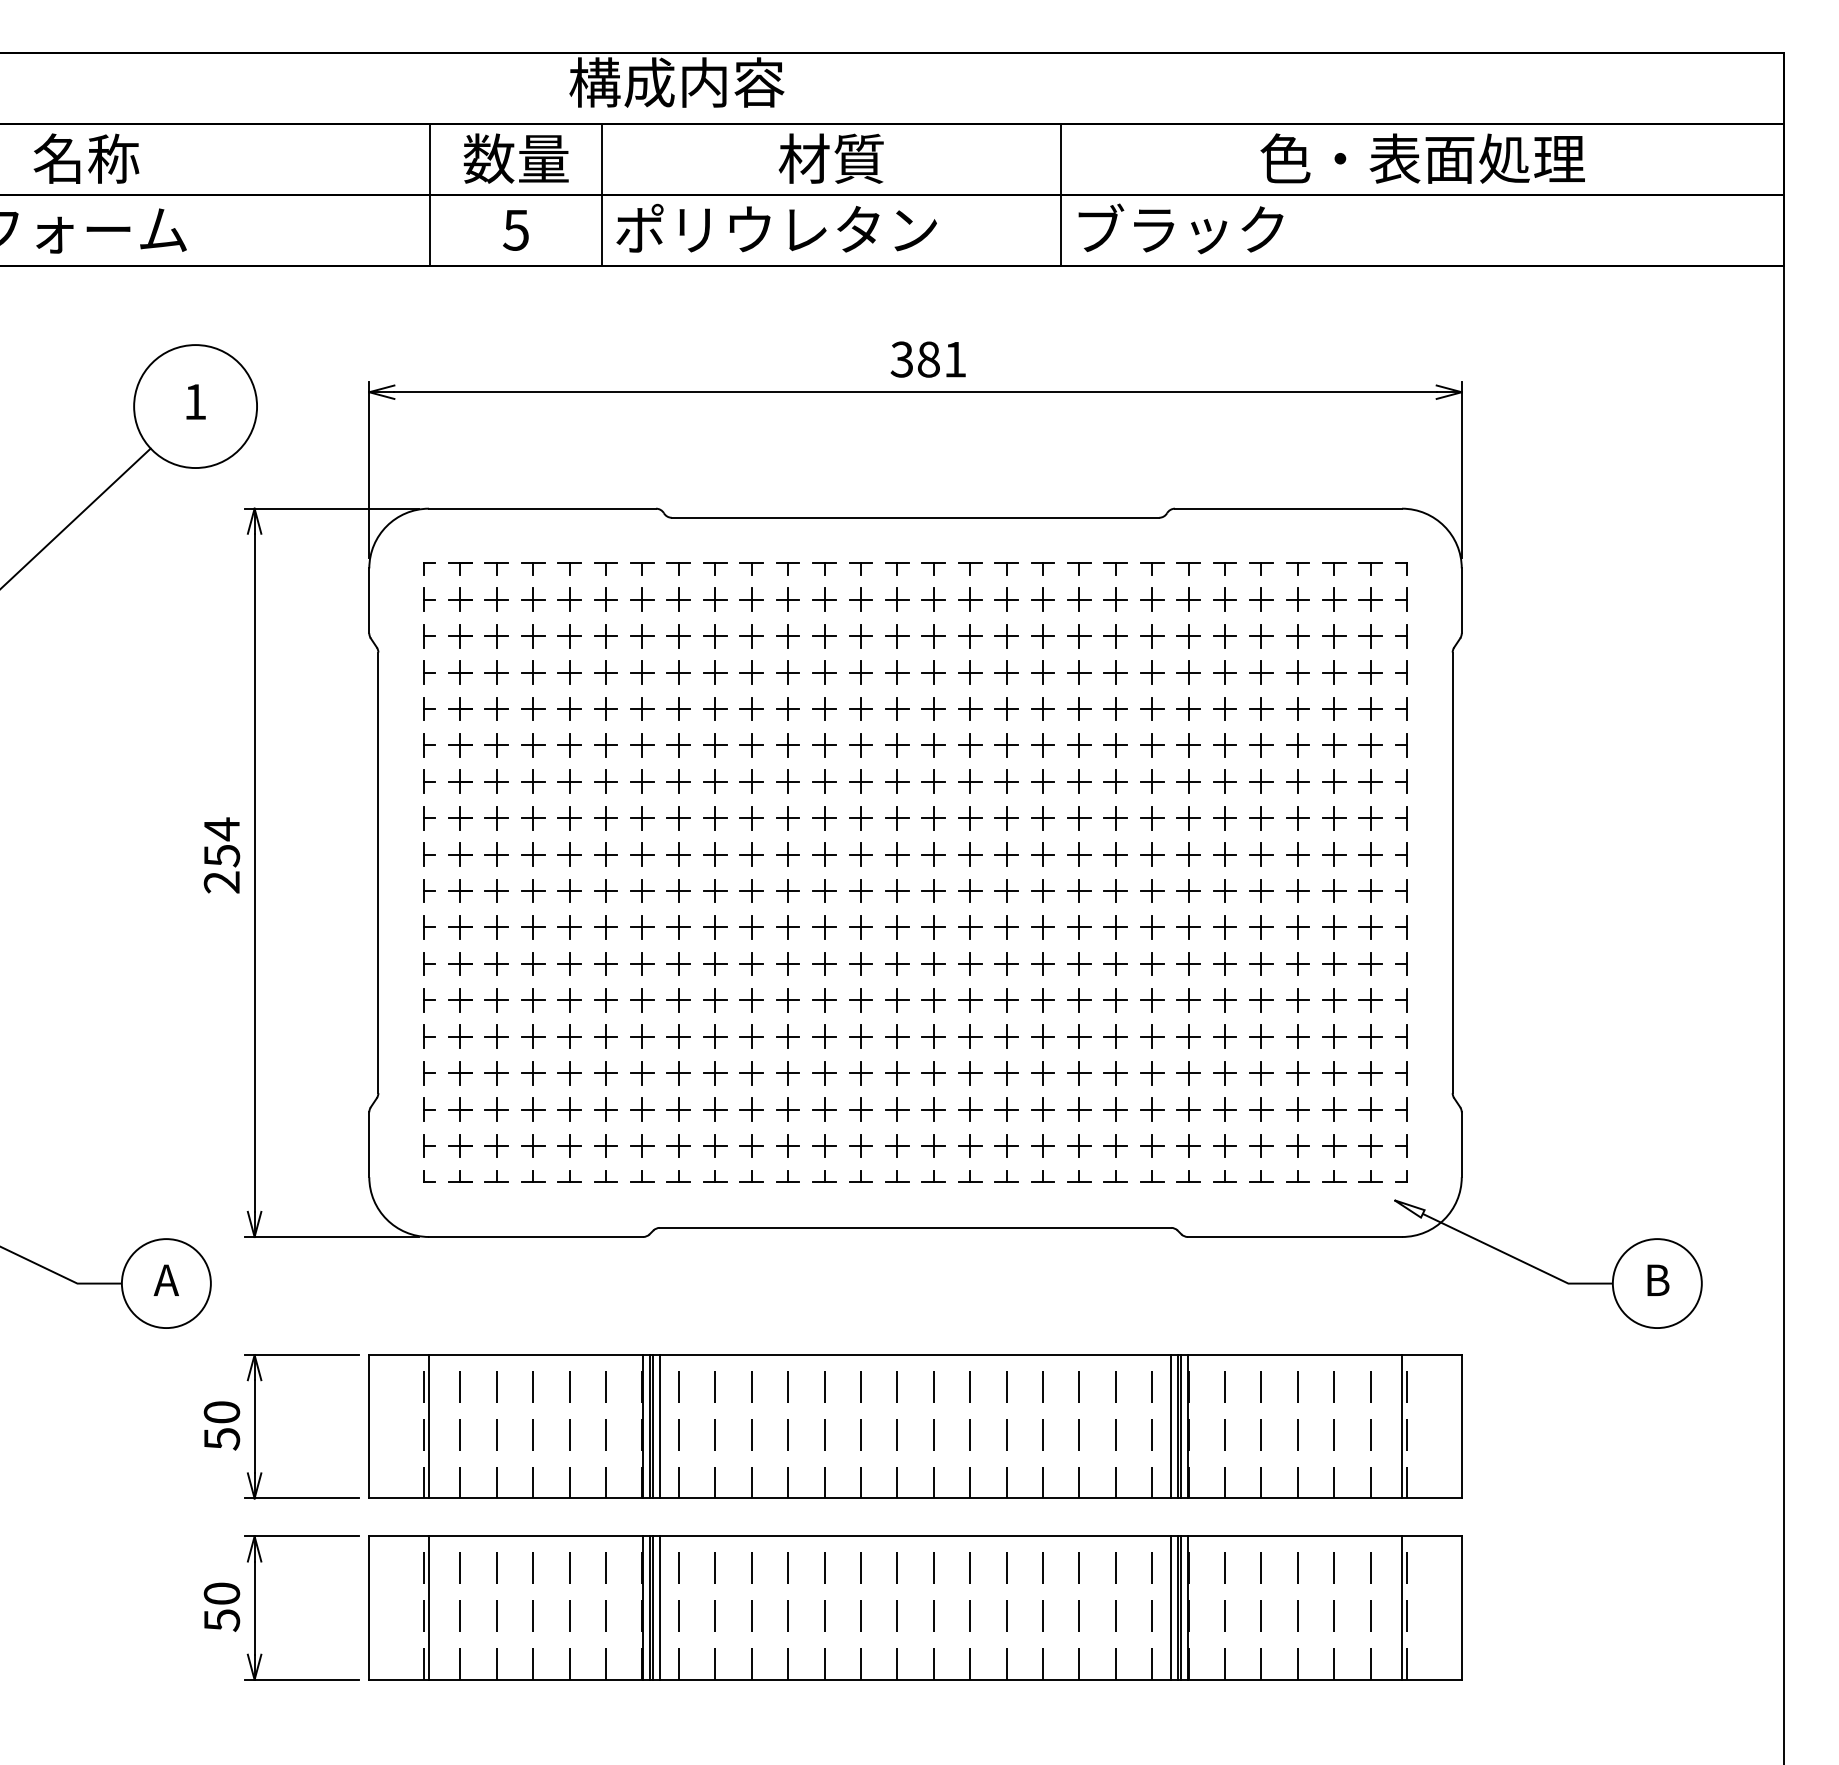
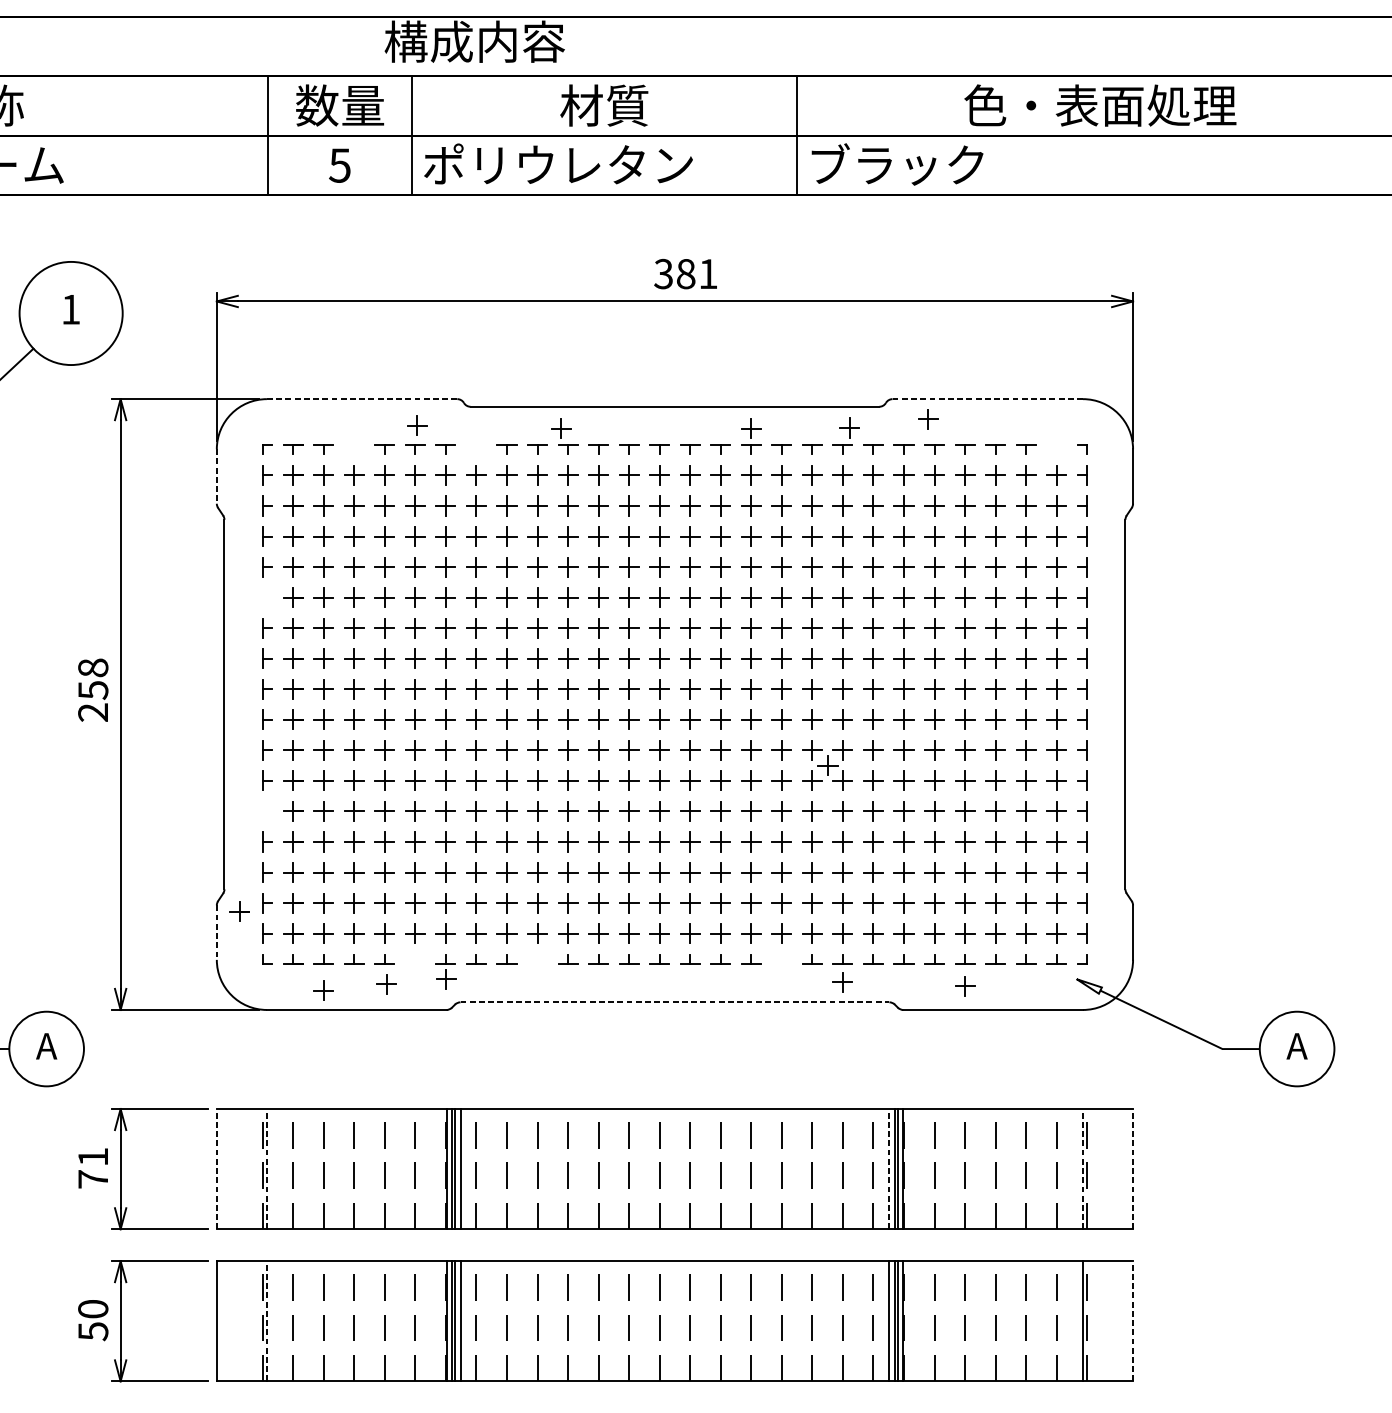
line: (542, 508) -> (362, 398), solid -> dashed
line: (1288, 508) -> (987, 398), solid -> dashed
part: (1217, 532) -> (928, 419), added
part: (608, 540) -> (417, 425), added
part: (1006, 543) -> (751, 428), added
part: (1123, 543) -> (849, 428), added
part: (779, 544) -> (560, 429), added
part: (533, 568) -> (354, 449), removed
part: (678, 568) -> (476, 449), removed
part: (1370, 568) -> (1056, 449), removed
line: (369, 601) -> (216, 476), solid -> dashed
part: (429, 745) -> (267, 597), removed
text: (222, 829) -> (93, 668), 254 -> 258
part: (1097, 945) -> (827, 765), added
part: (429, 1000) -> (267, 811), removed
part: (396, 1119) -> (239, 911), added
line: (369, 1145) -> (216, 933), solid -> dashed
part: (605, 1176) -> (414, 959), removed
part: (751, 1176) -> (537, 959), removed
part: (1042, 1176) -> (781, 959), removed
part: (642, 1200) -> (445, 979), added
part: (1115, 1203) -> (842, 981), added
part: (571, 1206) -> (386, 984), added
part: (1261, 1208) -> (965, 986), added
part: (496, 1213) -> (323, 990), added
line: (915, 1227) -> (674, 1002), solid -> dashed
text: (1656, 1279) -> (1296, 1045), B -> A
text: (221, 1425) -> (92, 1168), 50 -> 71
line: (369, 1426) -> (216, 1168), solid -> dashed
line: (429, 1426) -> (267, 1168), solid -> dashed
line: (1171, 1426) -> (889, 1168), solid -> dashed
line: (1402, 1426) -> (1083, 1168), solid -> dashed
line: (1461, 1426) -> (1132, 1168), solid -> dashed
line: (429, 1608) -> (267, 1321), solid -> dashed
line: (1461, 1608) -> (1132, 1321), solid -> dashed

